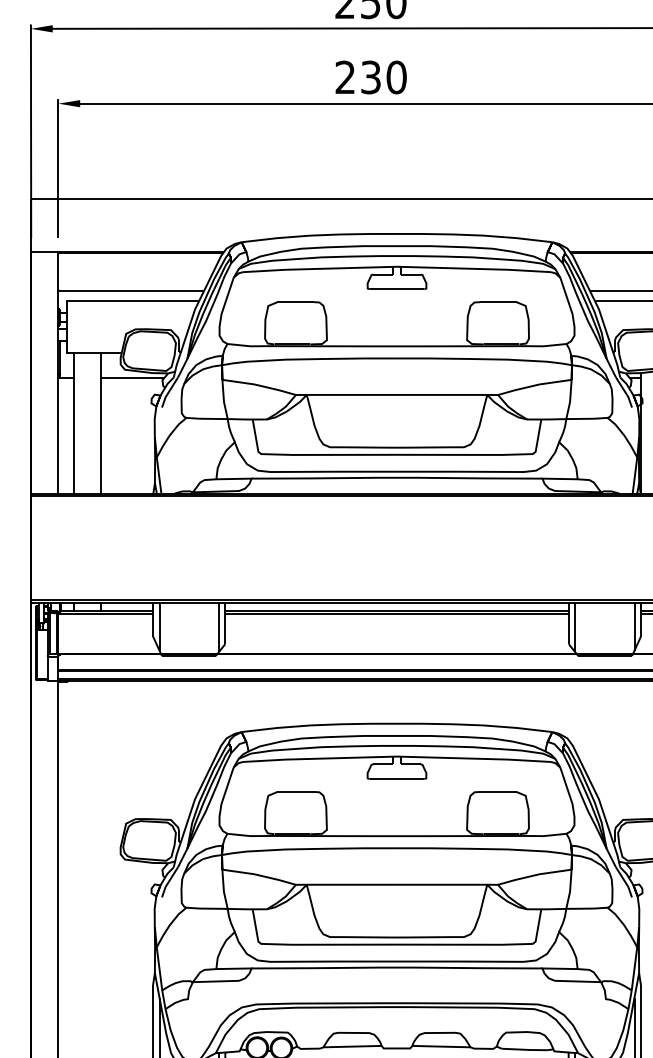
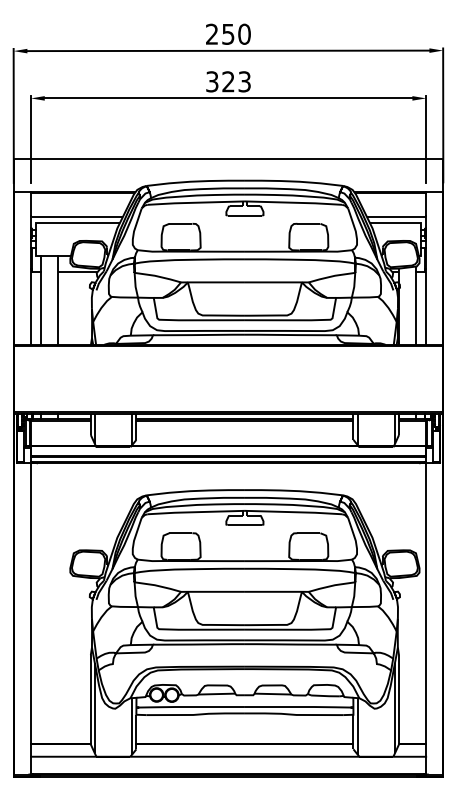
text: (371, 76) -> (228, 81), 230 -> 323

